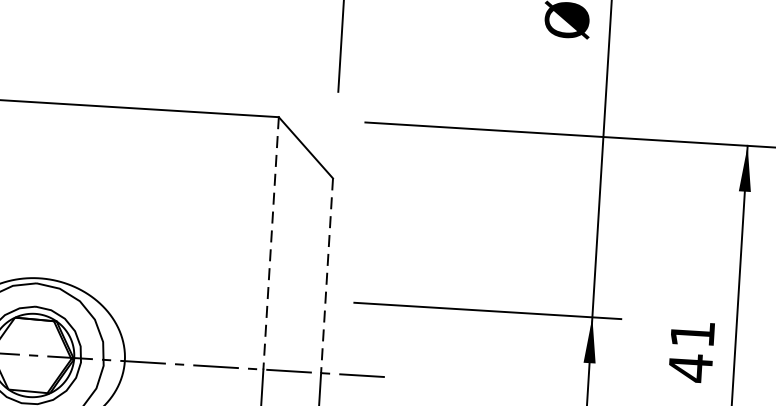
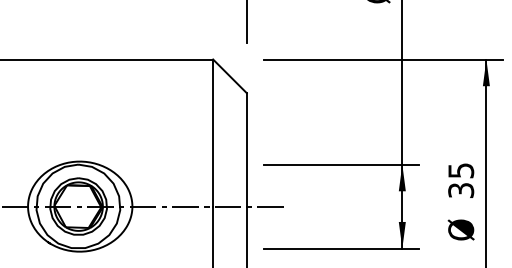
line: (271, 244) -> (213, 133), dashed -> solid
line: (326, 275) -> (246, 149), dashed -> solid
text: (692, 350) -> (461, 180), 41 -> 35

